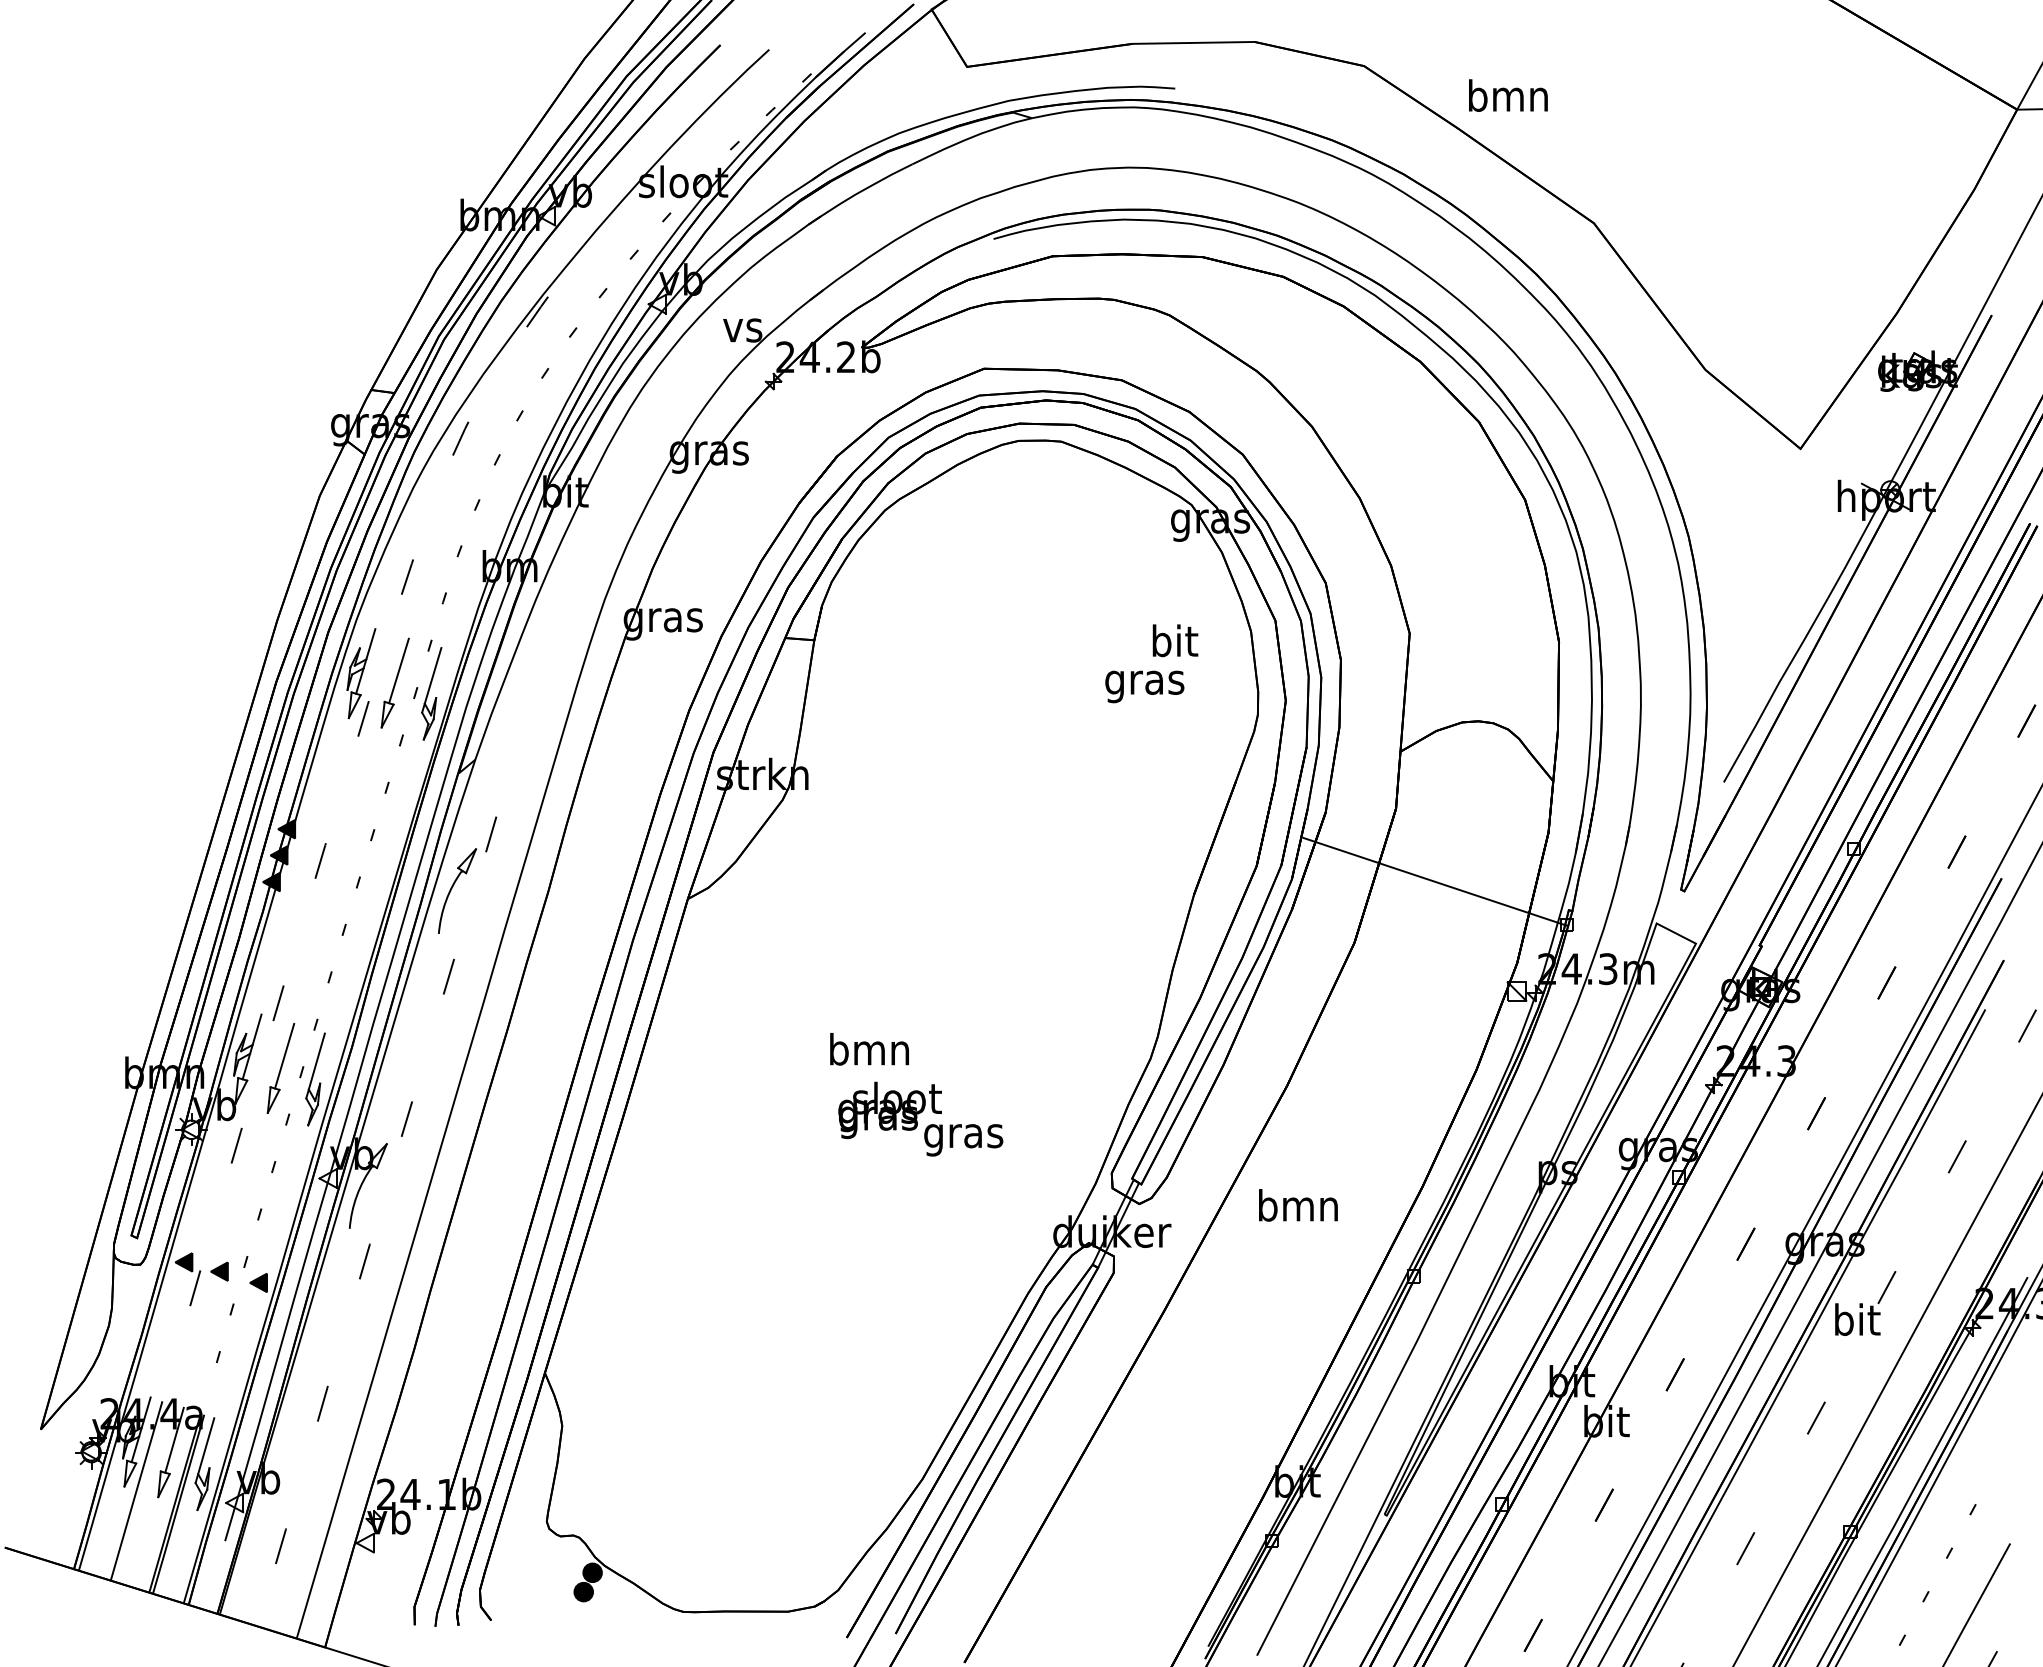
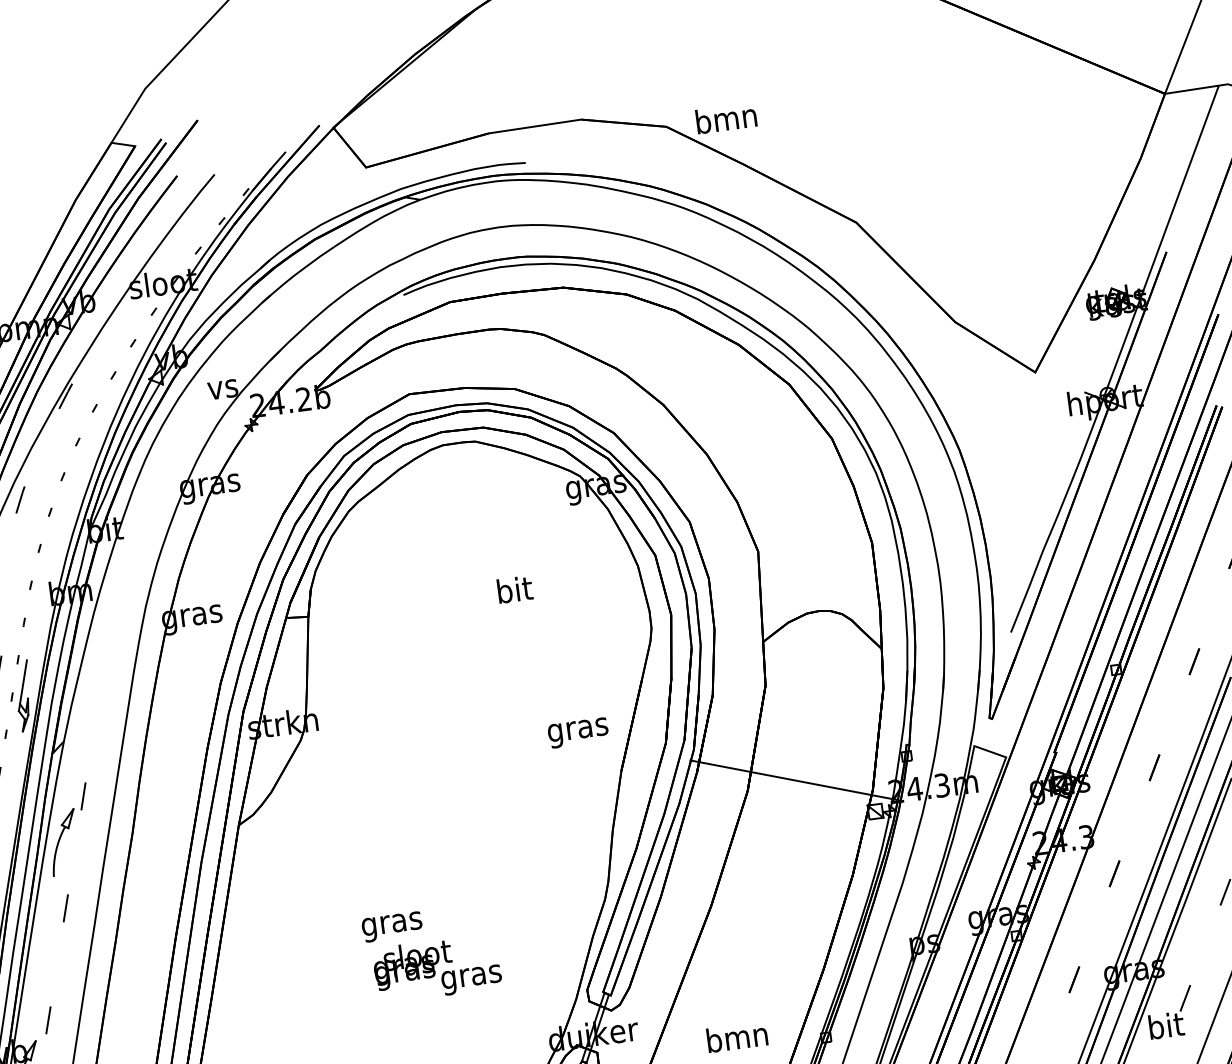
text: (1508, 95) -> (726, 118), moved
text: (1175, 640) -> (515, 589), moved
text: (1144, 686) -> (578, 732), moved
line: (1435, 881) -> (794, 780), moved
text: (869, 1053) -> (391, 923), bmn -> gras
text: (1298, 1205) -> (737, 1037), moved

